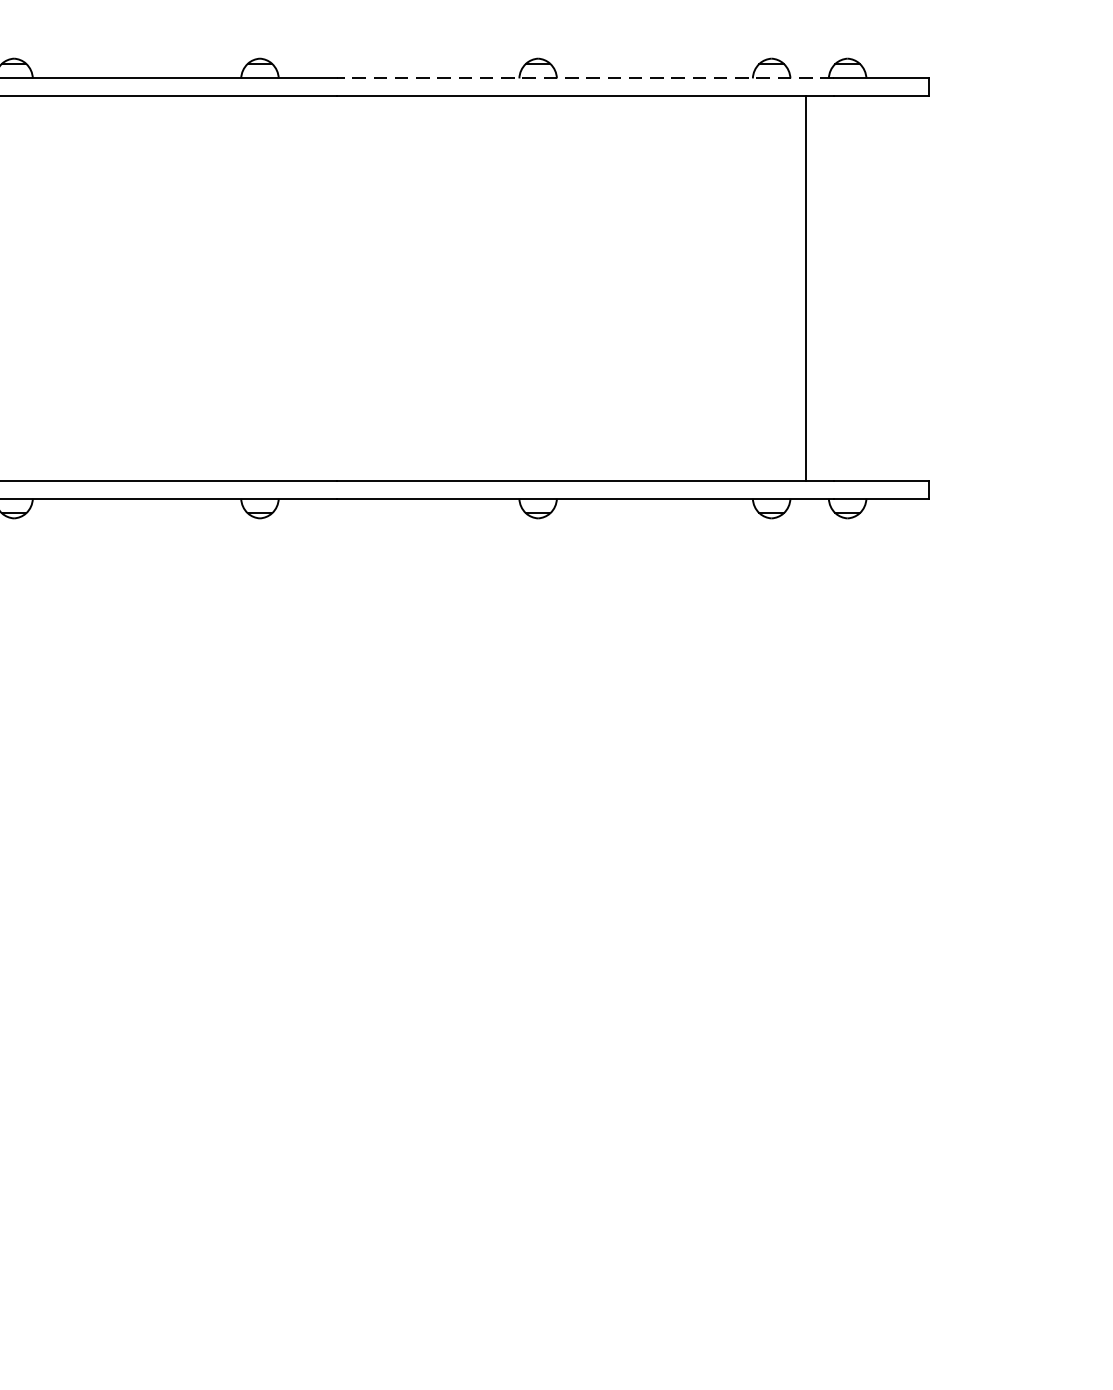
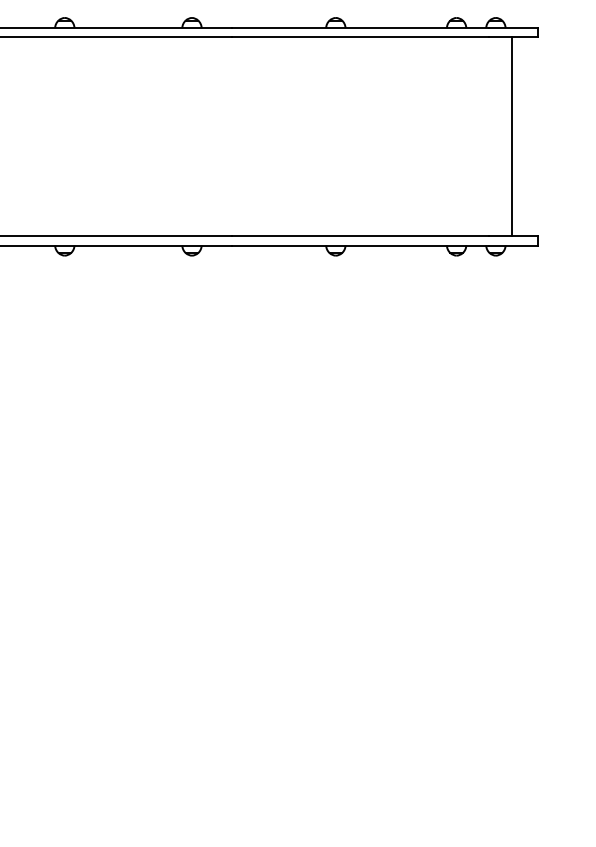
line: (583, 79) -> (359, 28), dashed -> solid
line: (806, 287) -> (511, 136), moved

